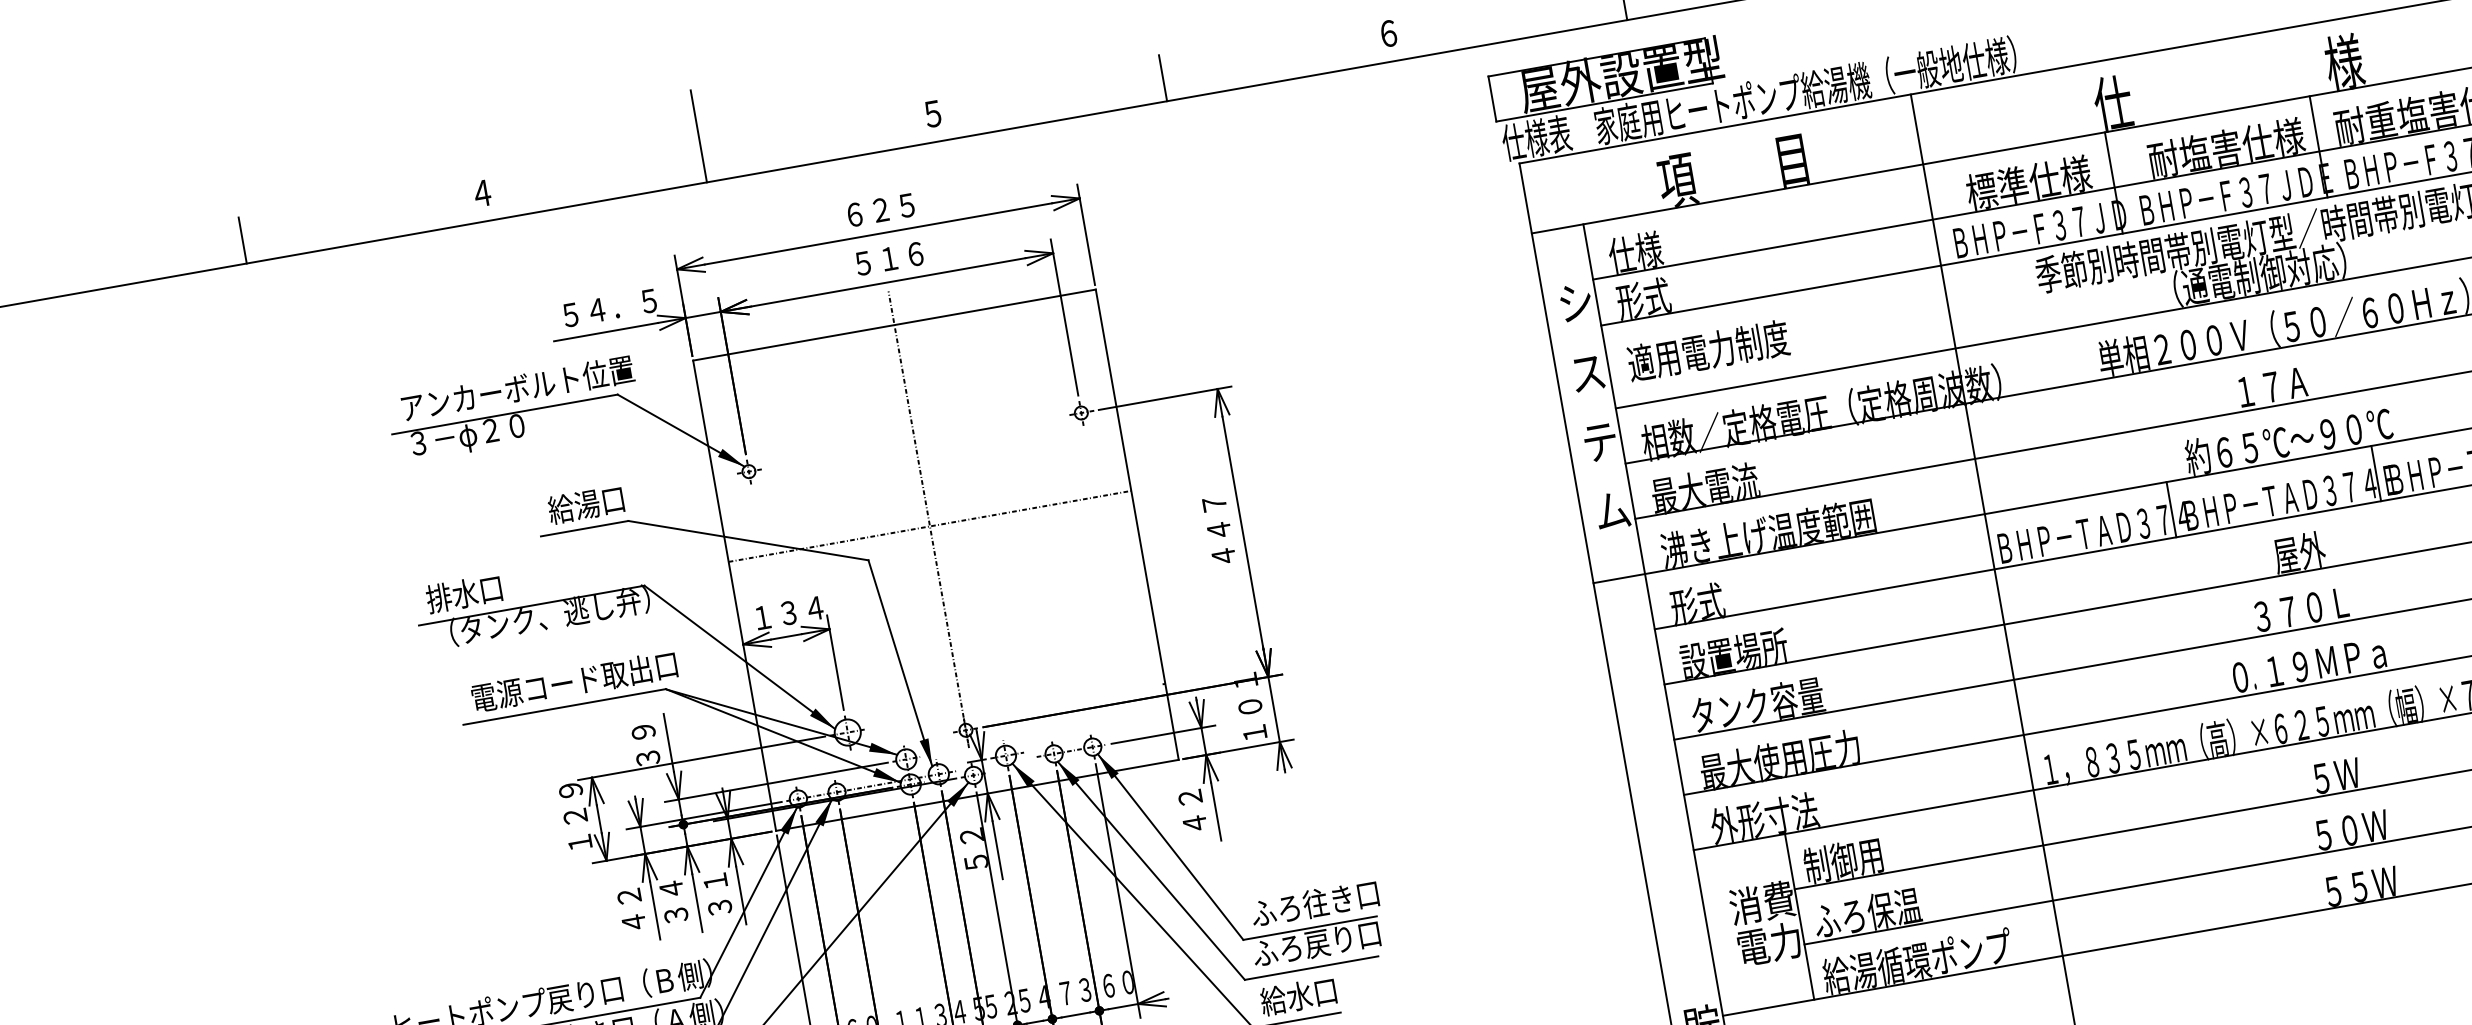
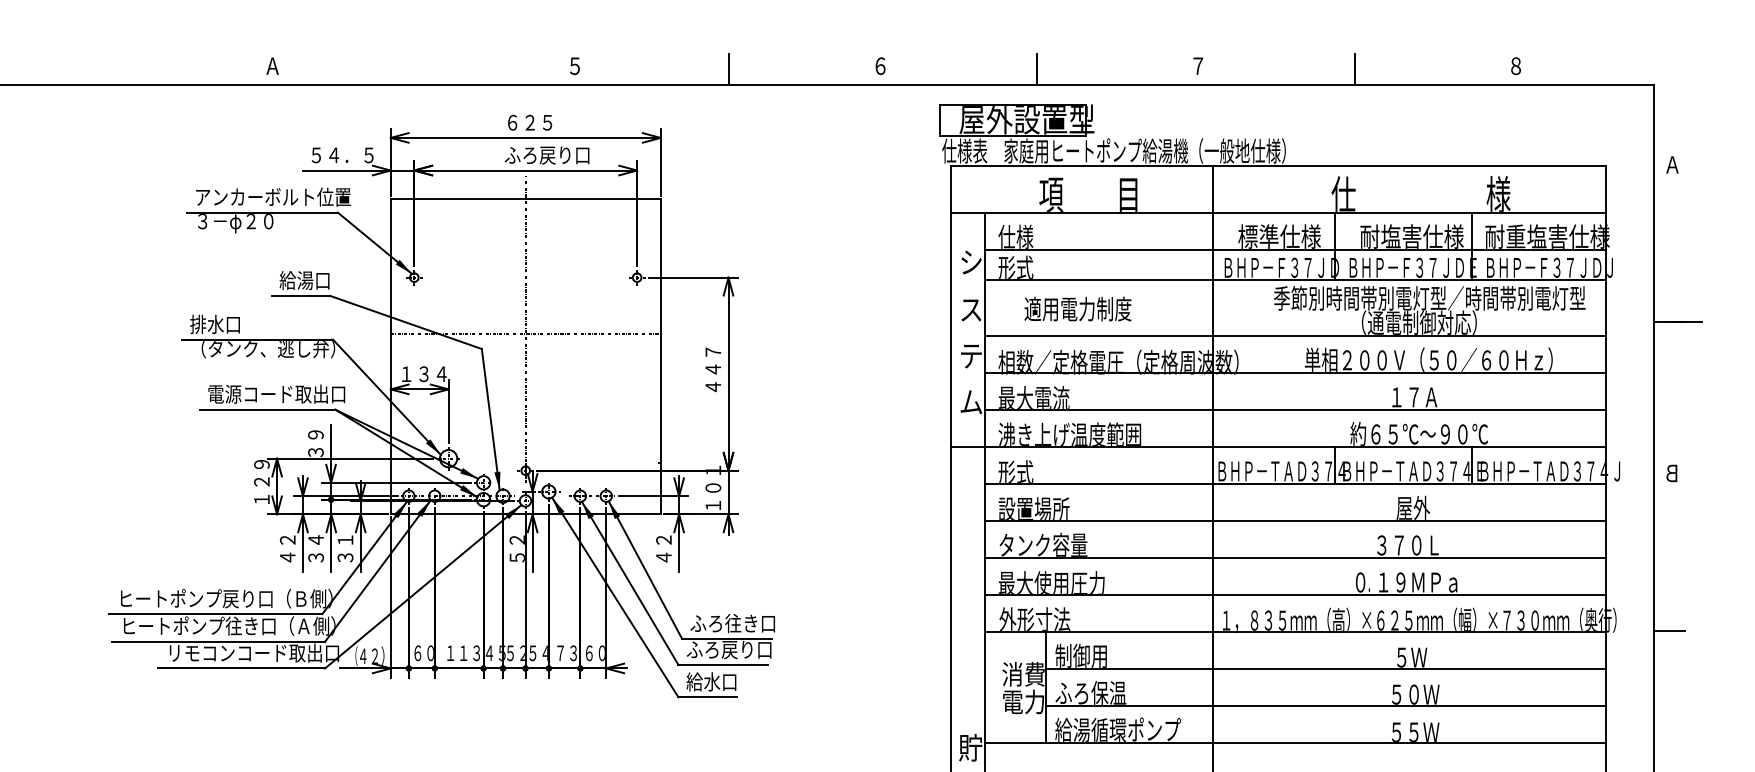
line: (699, 135) -> (420, 53), removed
text: (481, 192) -> (272, 65), ４ -> Ａ
line: (242, 239) -> (111, 68), removed
text: (914, 254) -> (546, 155), ５１６ -> ふろ戻り口
text: (1707, 350) -> (1077, 308), moved

